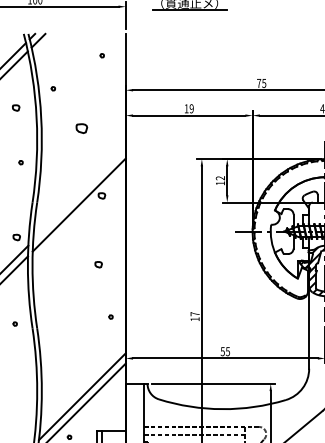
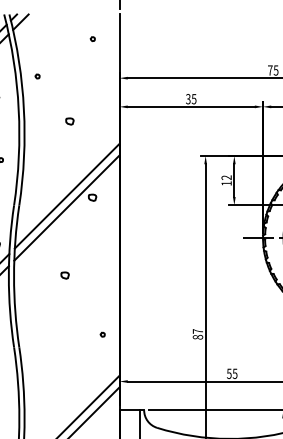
text: (188, 108) -> (190, 98), 19 -> 35
part: (81, 128) -> (69, 121), size x0.62
line: (79, 194) -> (67, 196), added
part: (98, 264) -> (64, 275), moved
text: (194, 319) -> (197, 337), 17 -> 87

